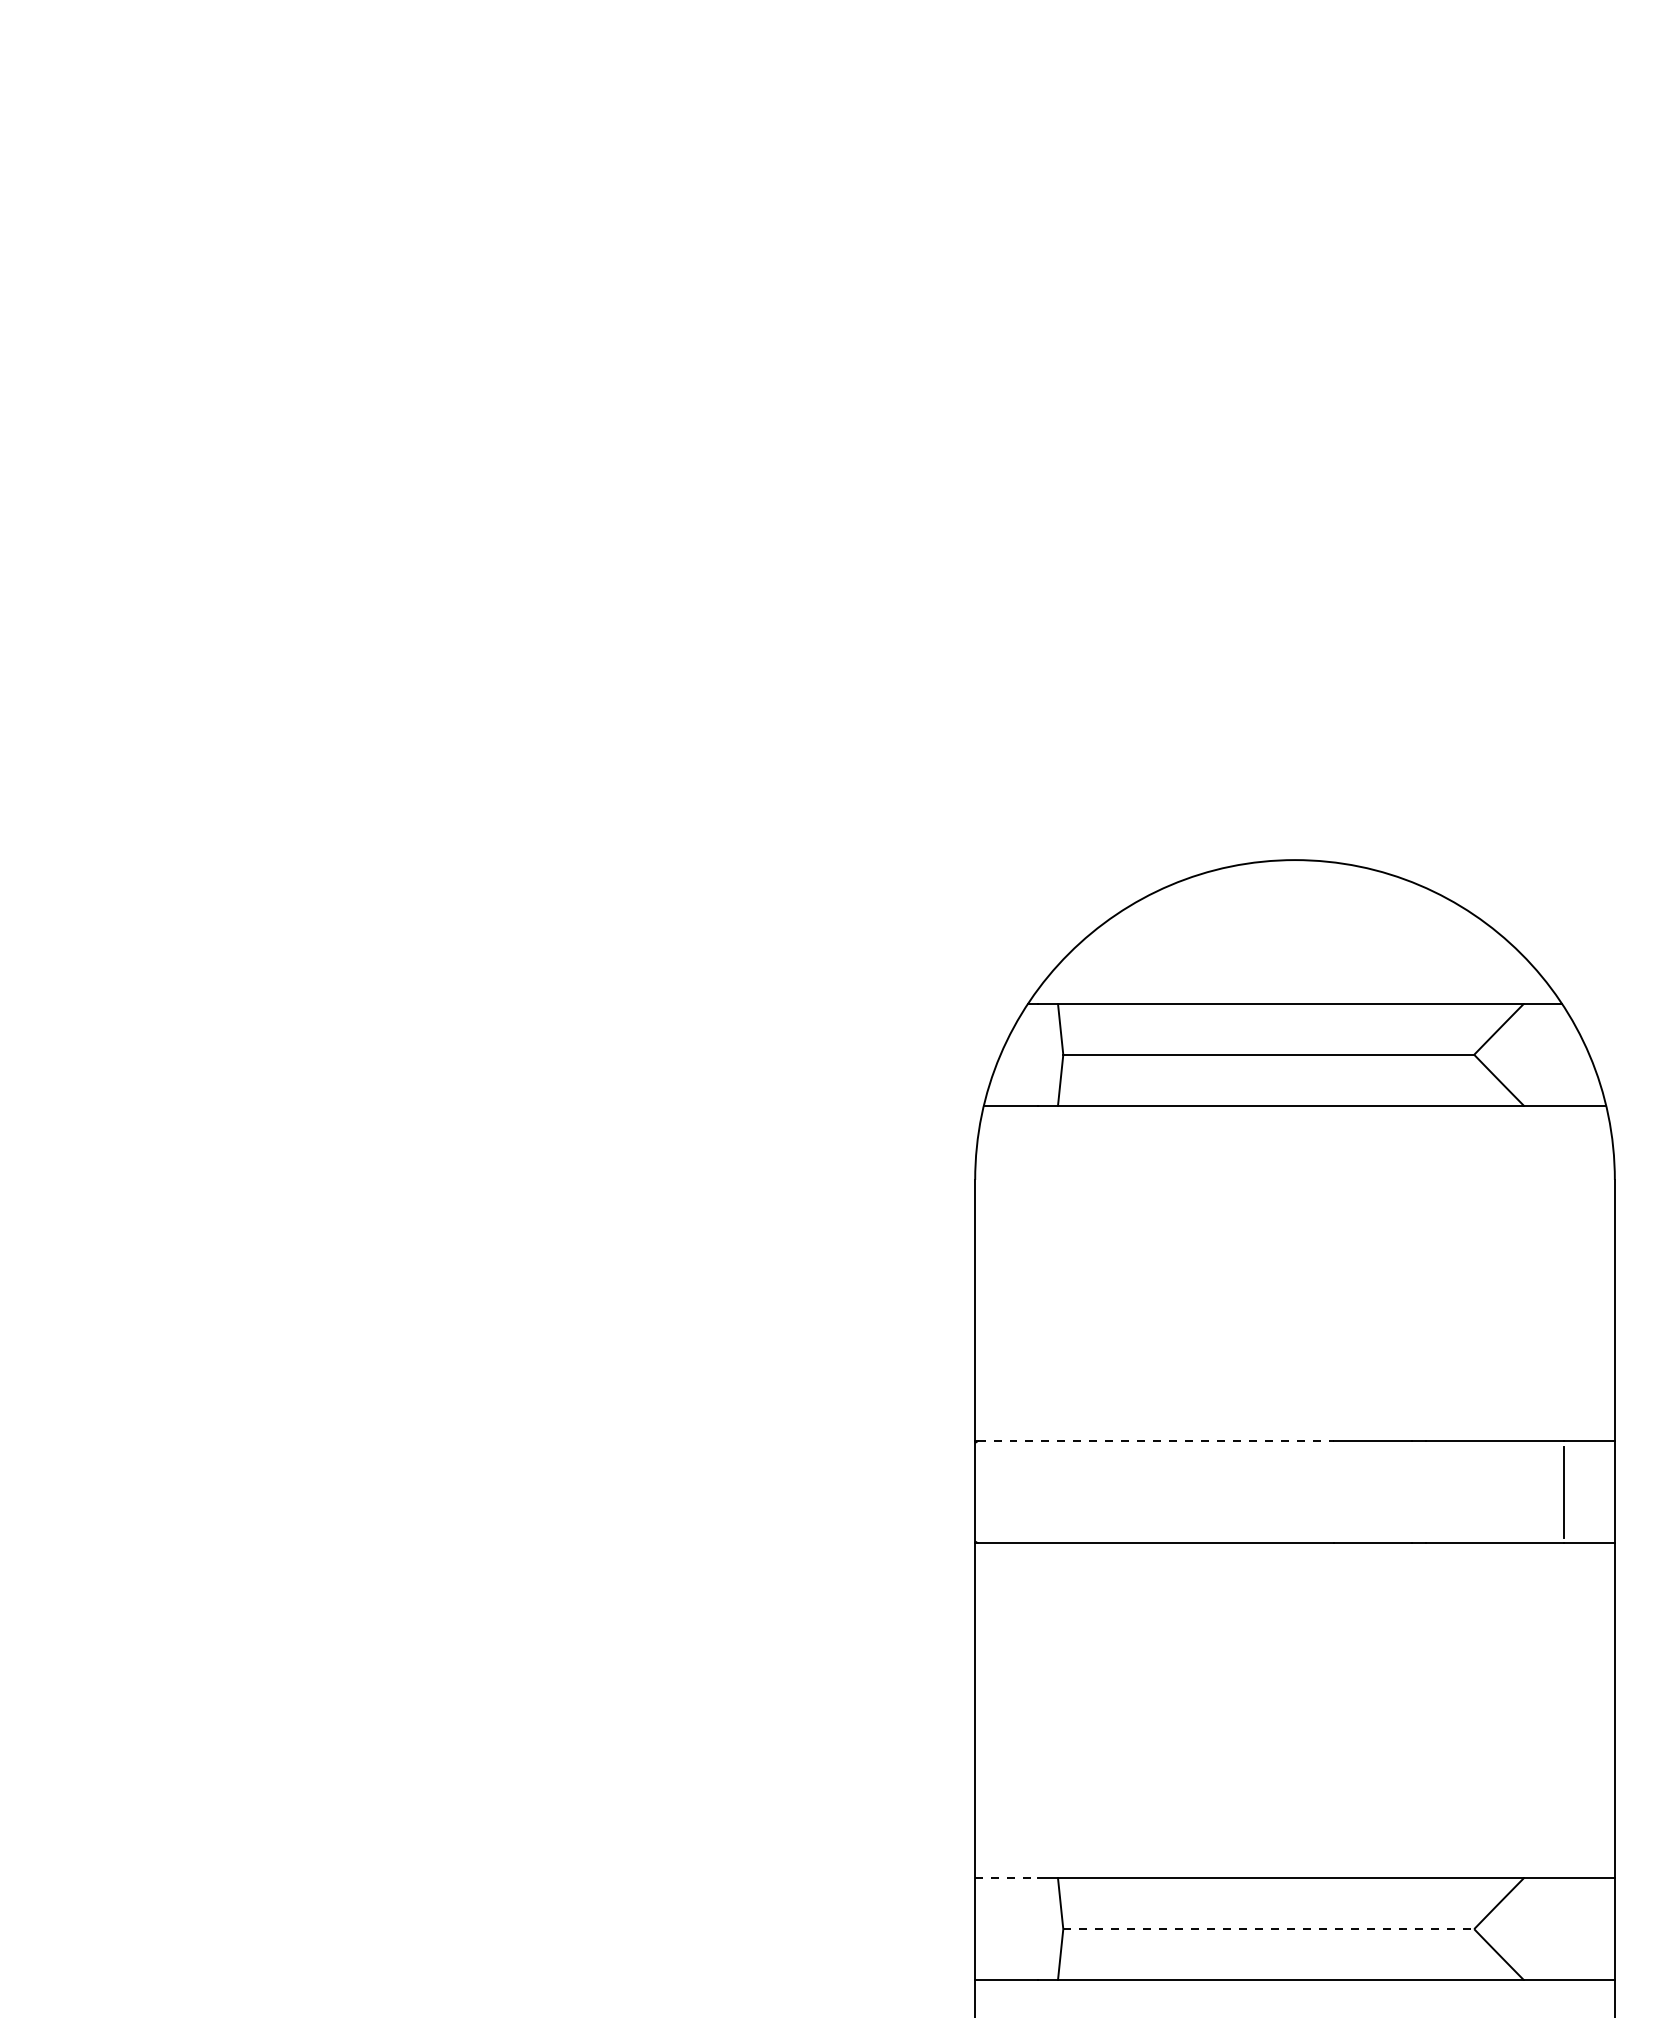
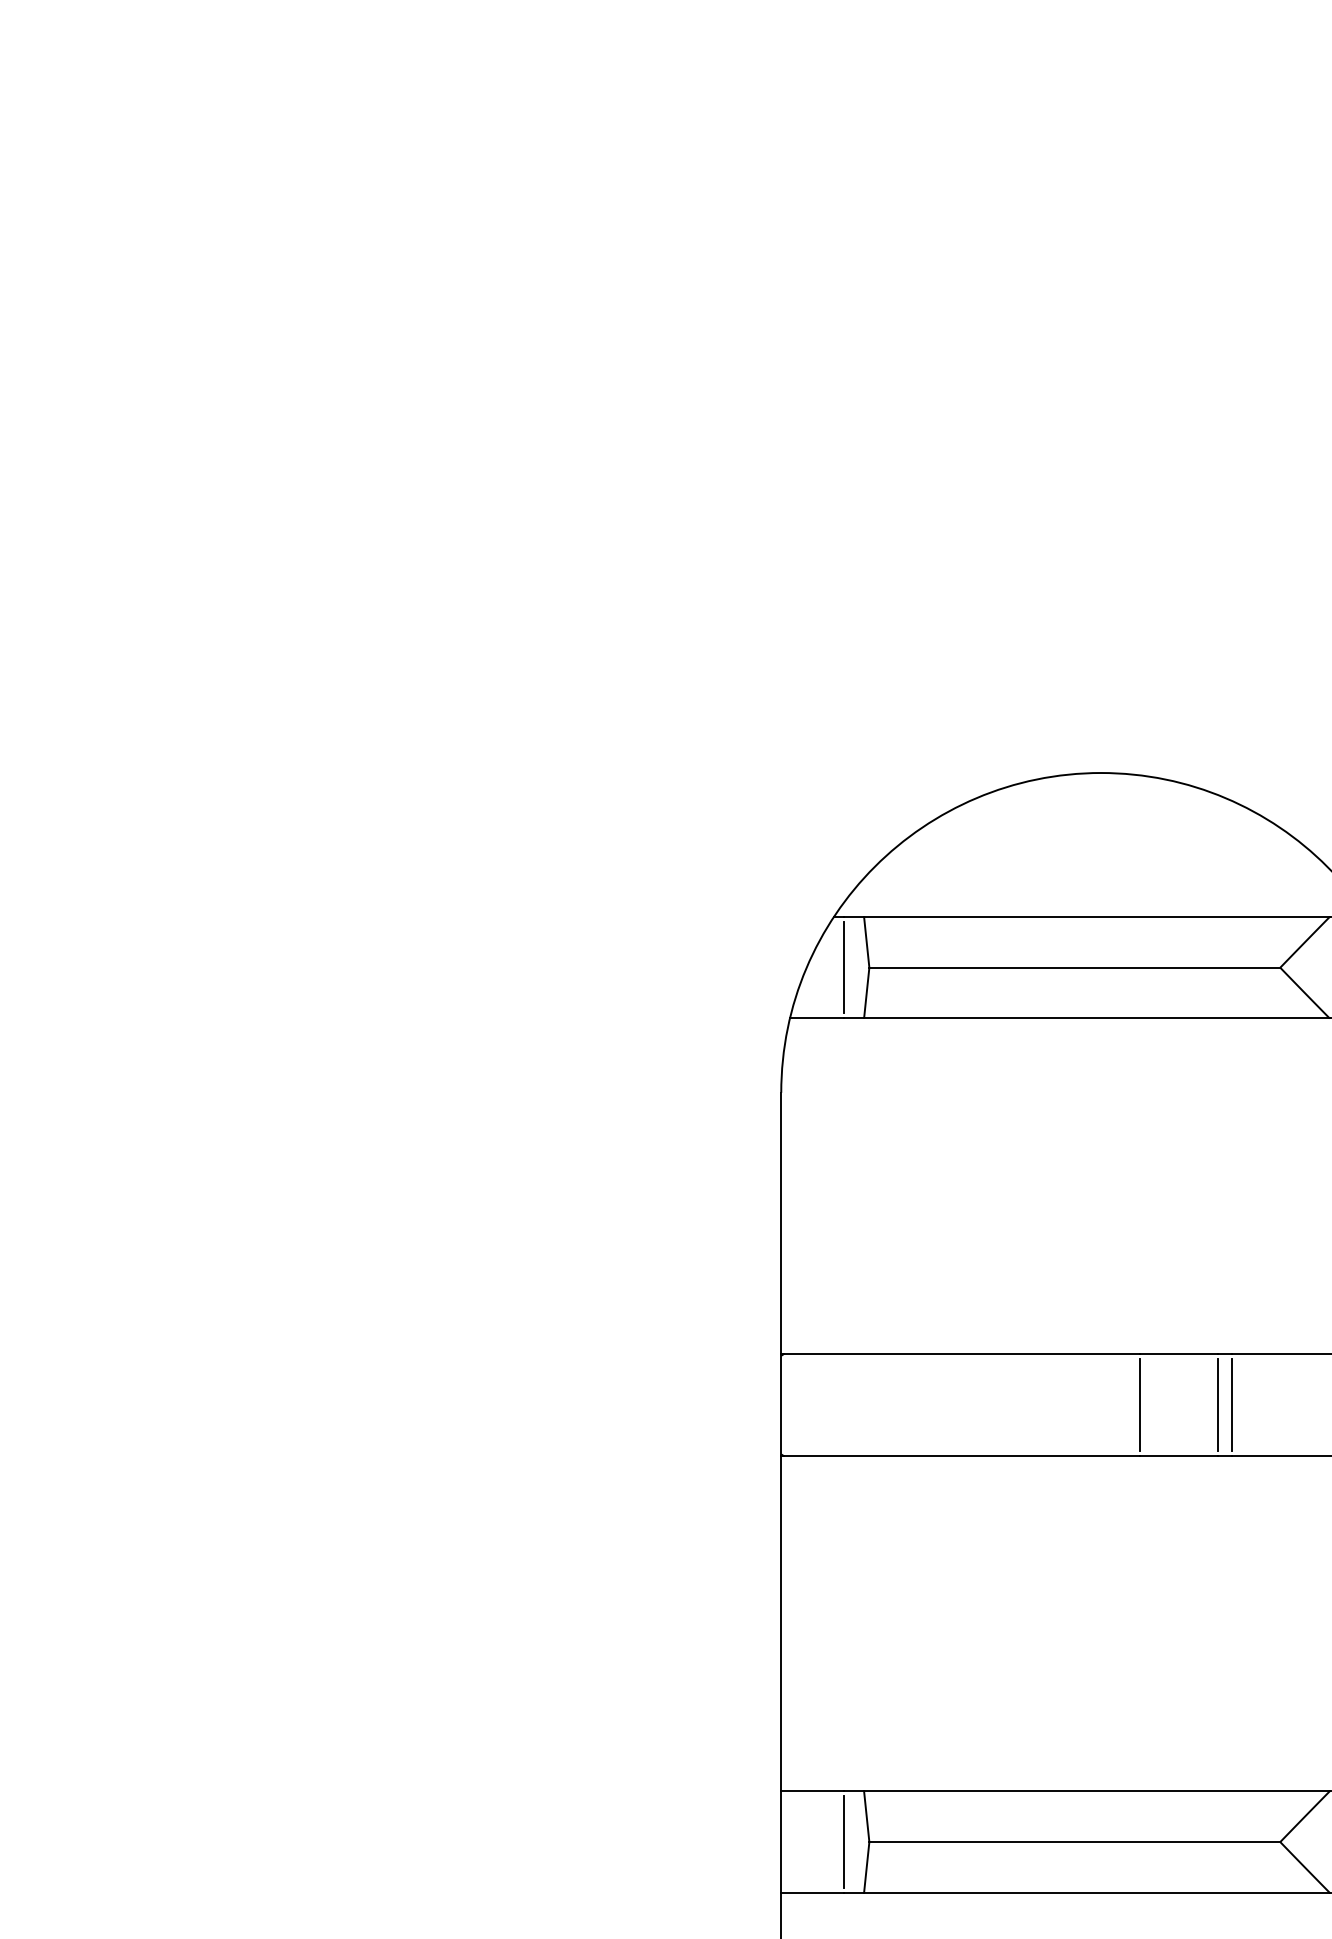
line: (1038, 1054) -> (844, 967), added
line: (1156, 1441) -> (962, 1354), dashed -> solid
line: (1334, 1491) -> (1140, 1404), added
line: (1412, 1491) -> (1218, 1404), added
line: (1426, 1491) -> (1232, 1404), added
line: (1007, 1878) -> (813, 1791), dashed -> solid
line: (1038, 1928) -> (844, 1841), added
line: (1269, 1929) -> (1075, 1842), dashed -> solid

